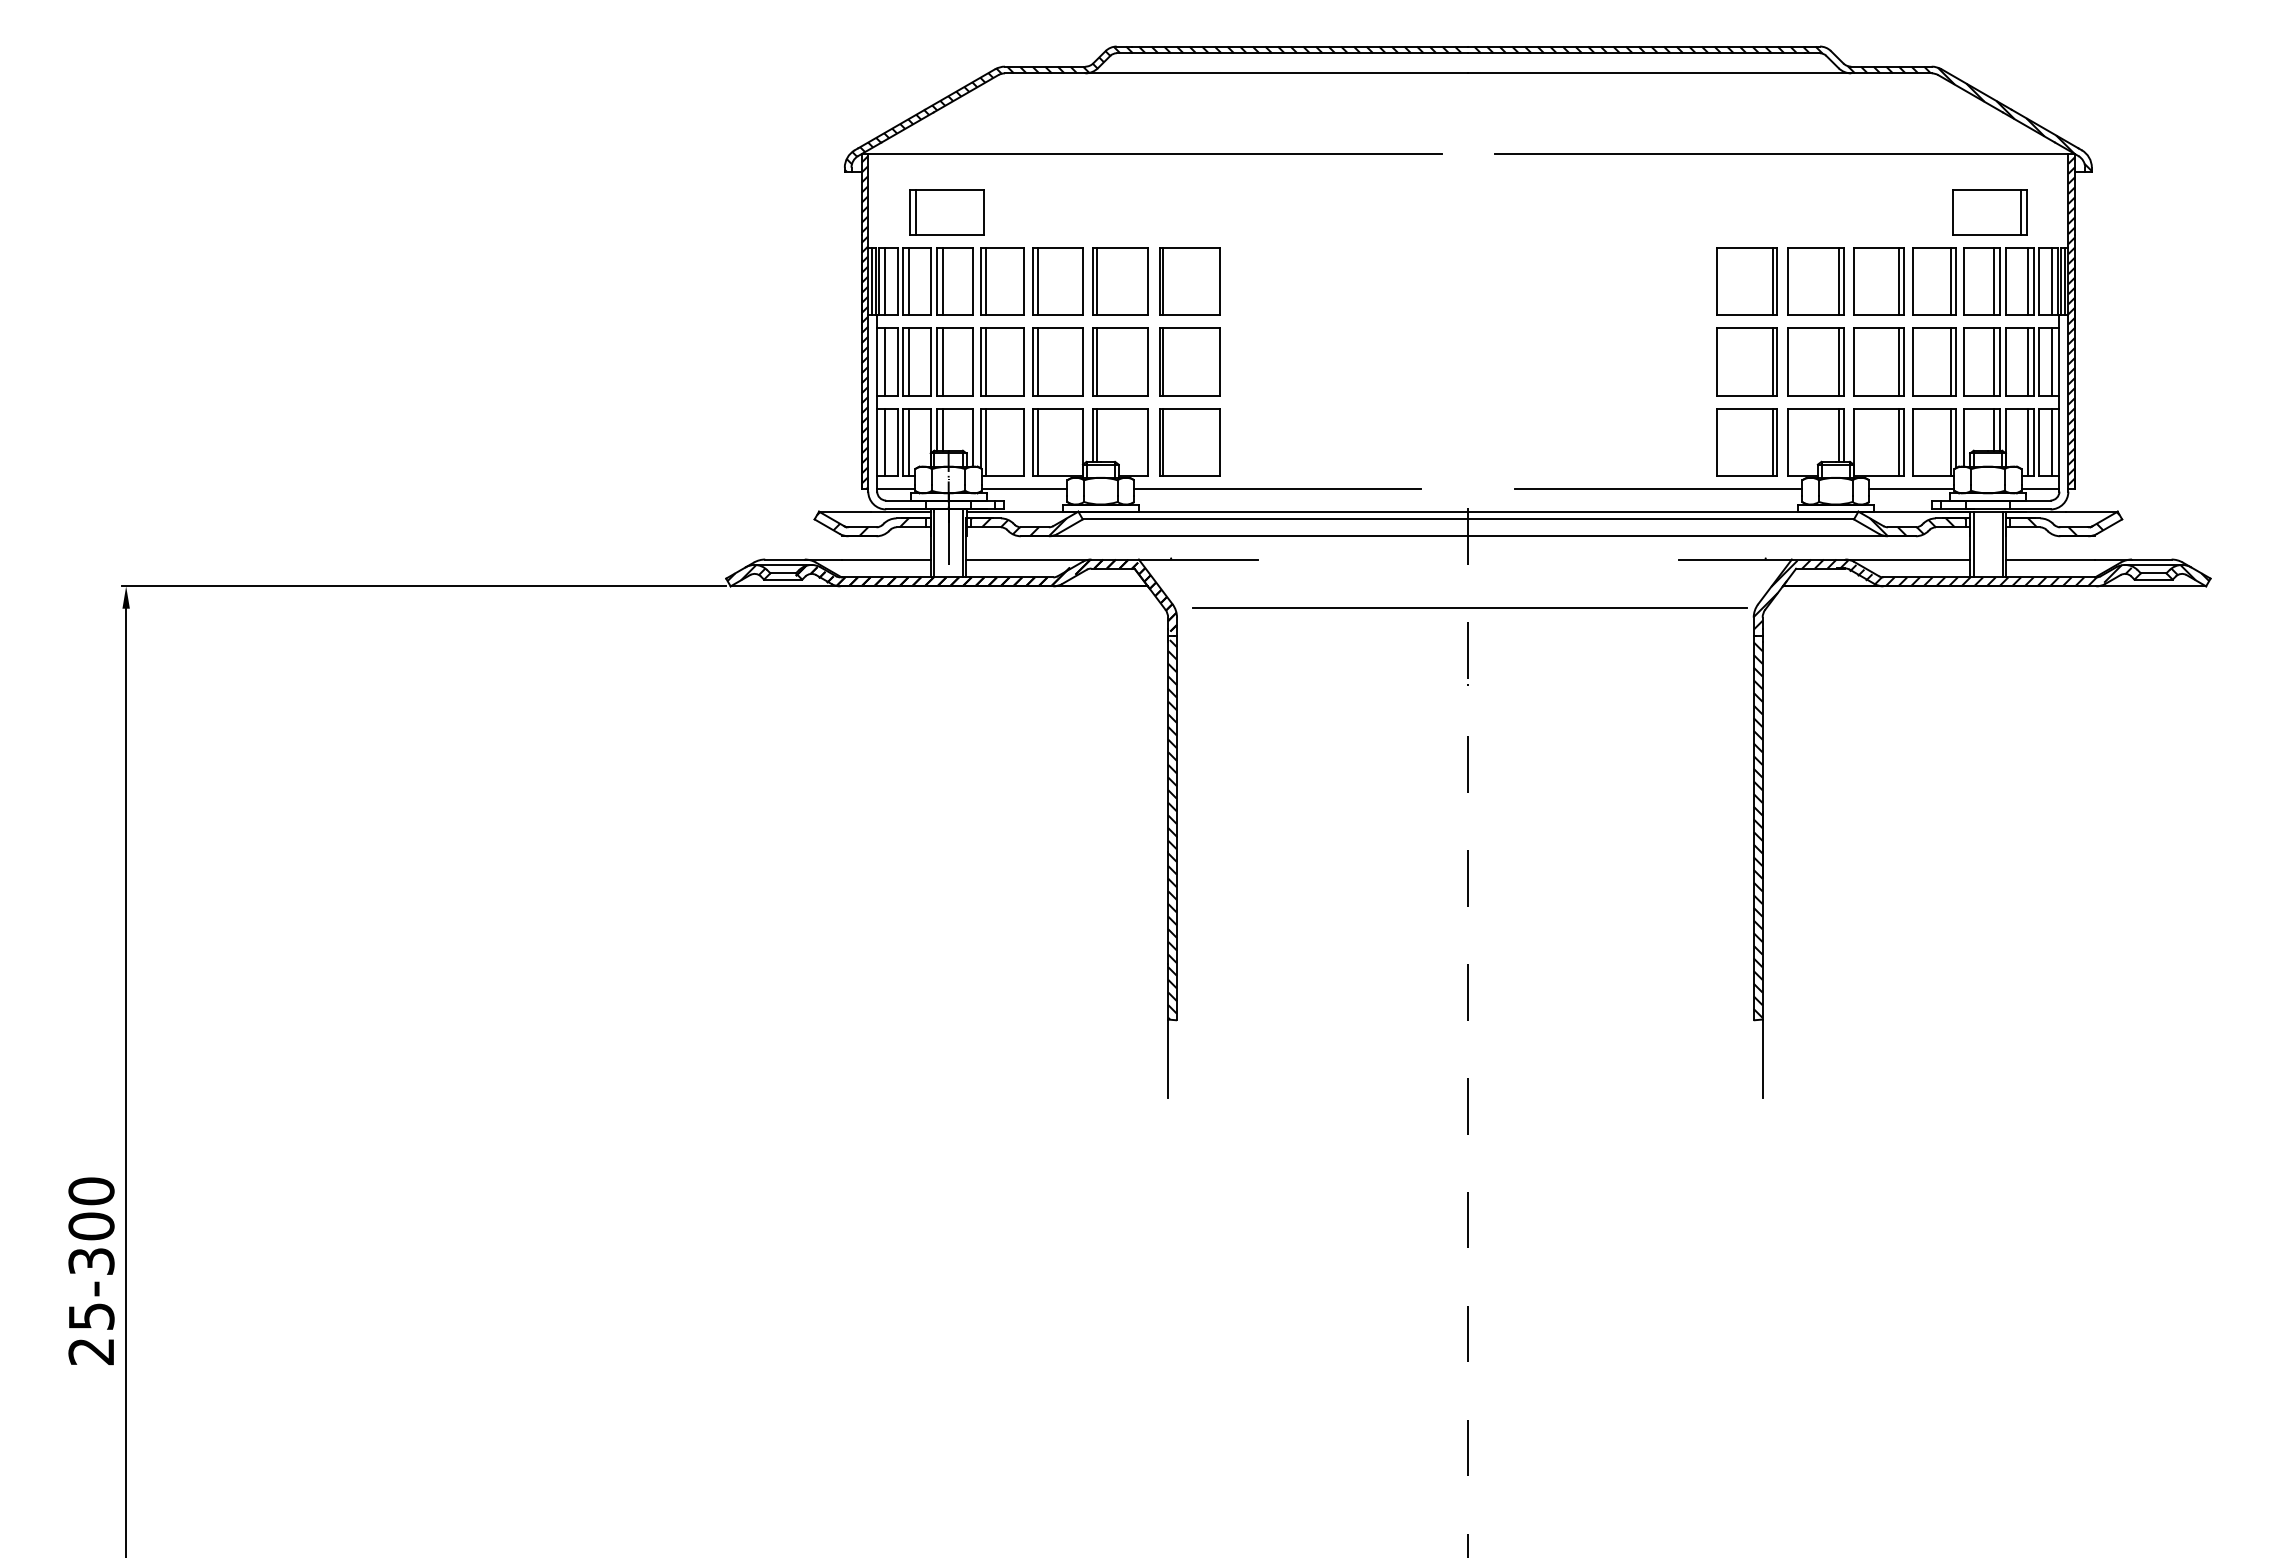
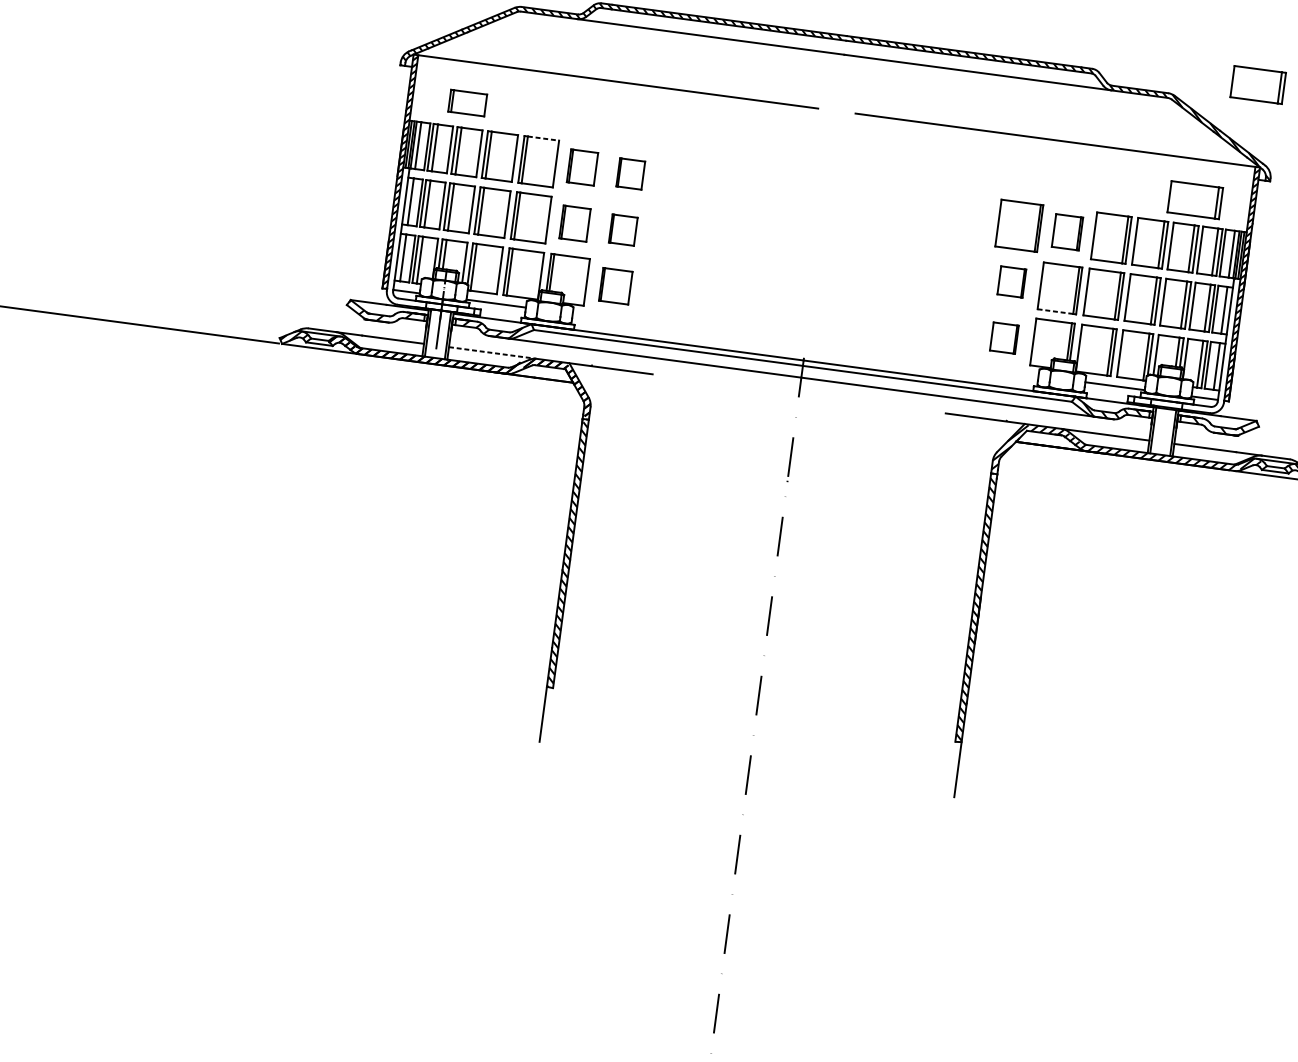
part: (2056, 38) -> (1257, 85), added
part: (946, 212) -> (467, 103), size x0.7
line: (1060, 247) -> (543, 138), solid -> dashed
part: (1120, 281) -> (582, 167), size x0.7
part: (1189, 281) -> (630, 173), size x0.6
part: (1815, 281) -> (1067, 232), size x0.7
part: (1120, 361) -> (574, 223), size x0.7
part: (1189, 361) -> (623, 229), size x0.6
part: (1746, 361) -> (1011, 281), size x0.6
line: (1813, 395) -> (1055, 311), solid -> dashed
part: (1189, 442) -> (615, 286), size x0.7
part: (1746, 442) -> (1004, 338), size x0.6
line: (1277, 489) -> (672, 327), removed
line: (1658, 489) -> (938, 362), removed
line: (1028, 559) -> (492, 352), solid -> dashed
line: (1469, 607) -> (795, 427), removed

